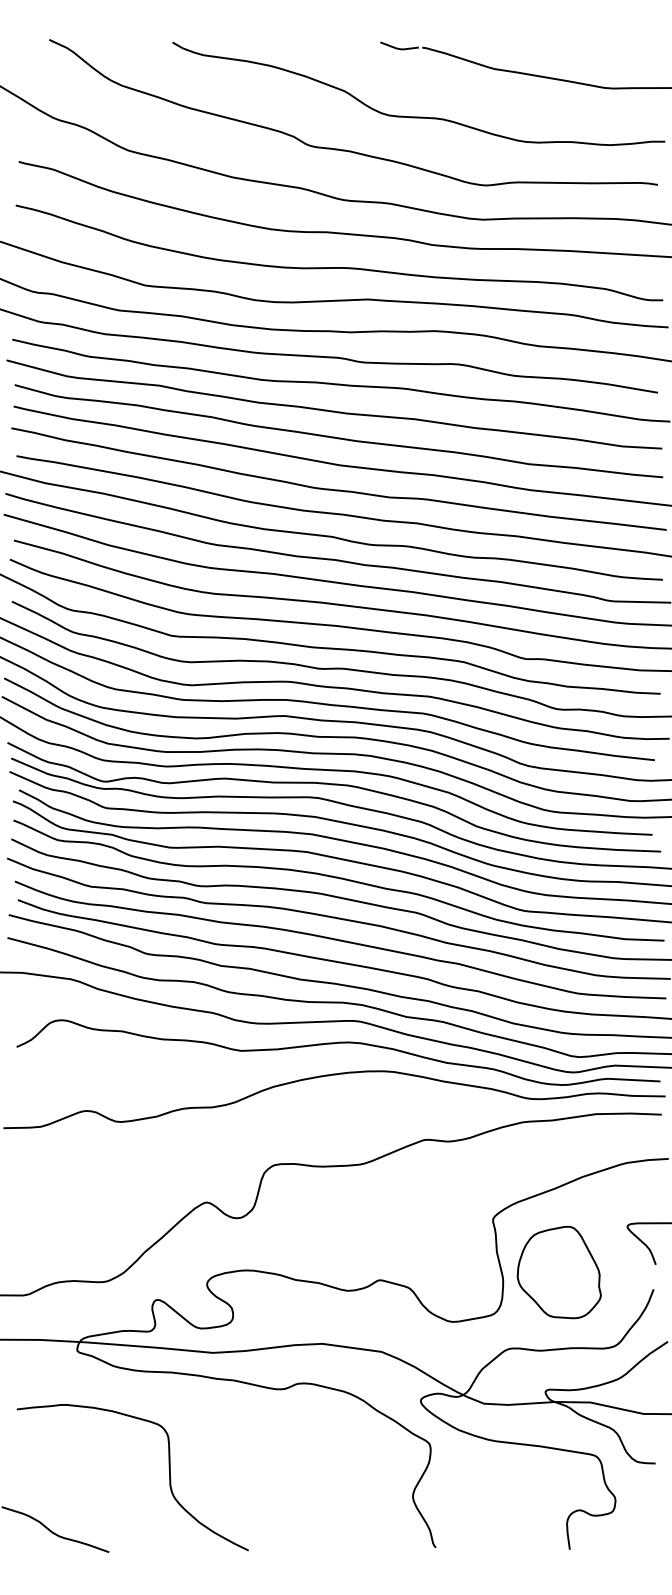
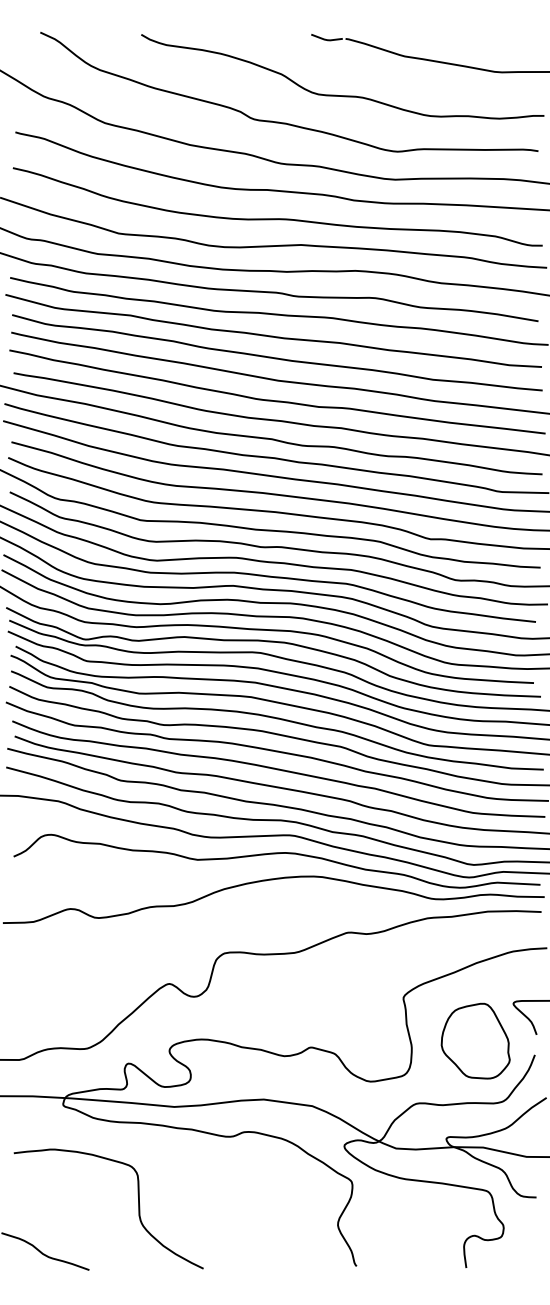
part: (559, 1271) -> (475, 1040), moved

